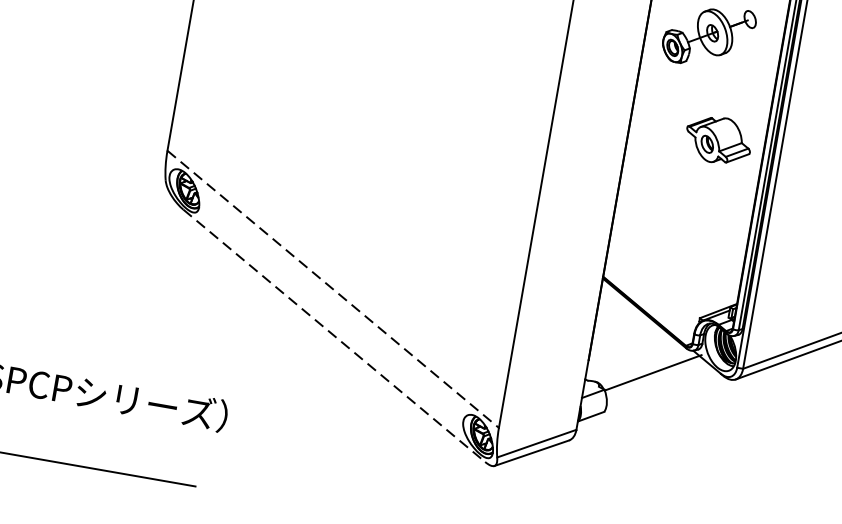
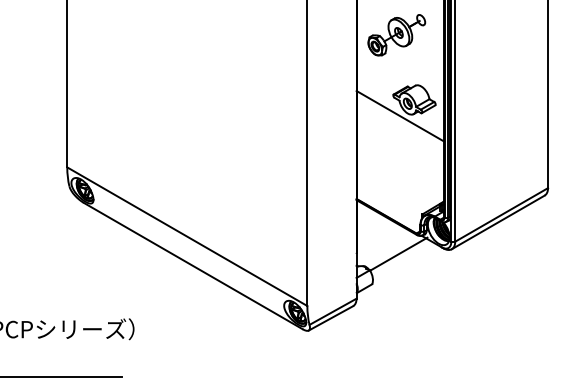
line: (692, 161) -> (400, 116), added
line: (333, 289) -> (187, 236), dashed -> solid
line: (334, 336) -> (193, 266), dashed -> solid

